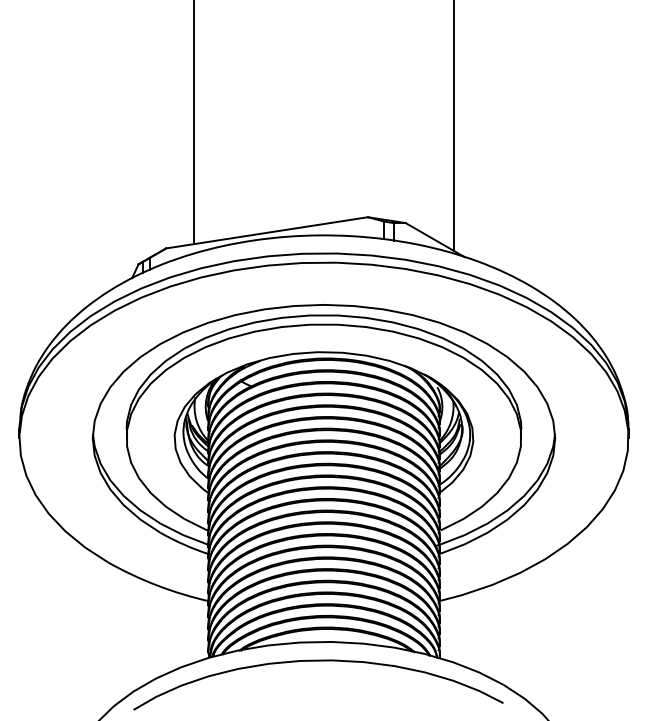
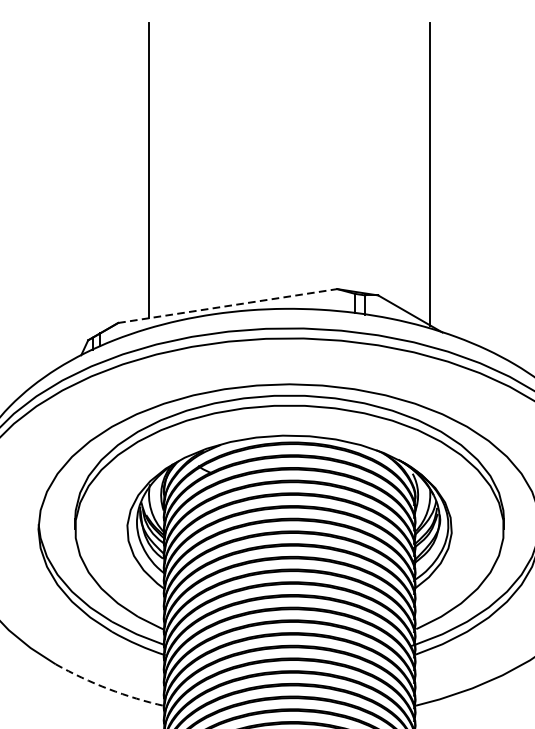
line: (267, 232) -> (228, 305), solid -> dashed
arc: (157, 585) -> (108, 689), solid -> dashed

